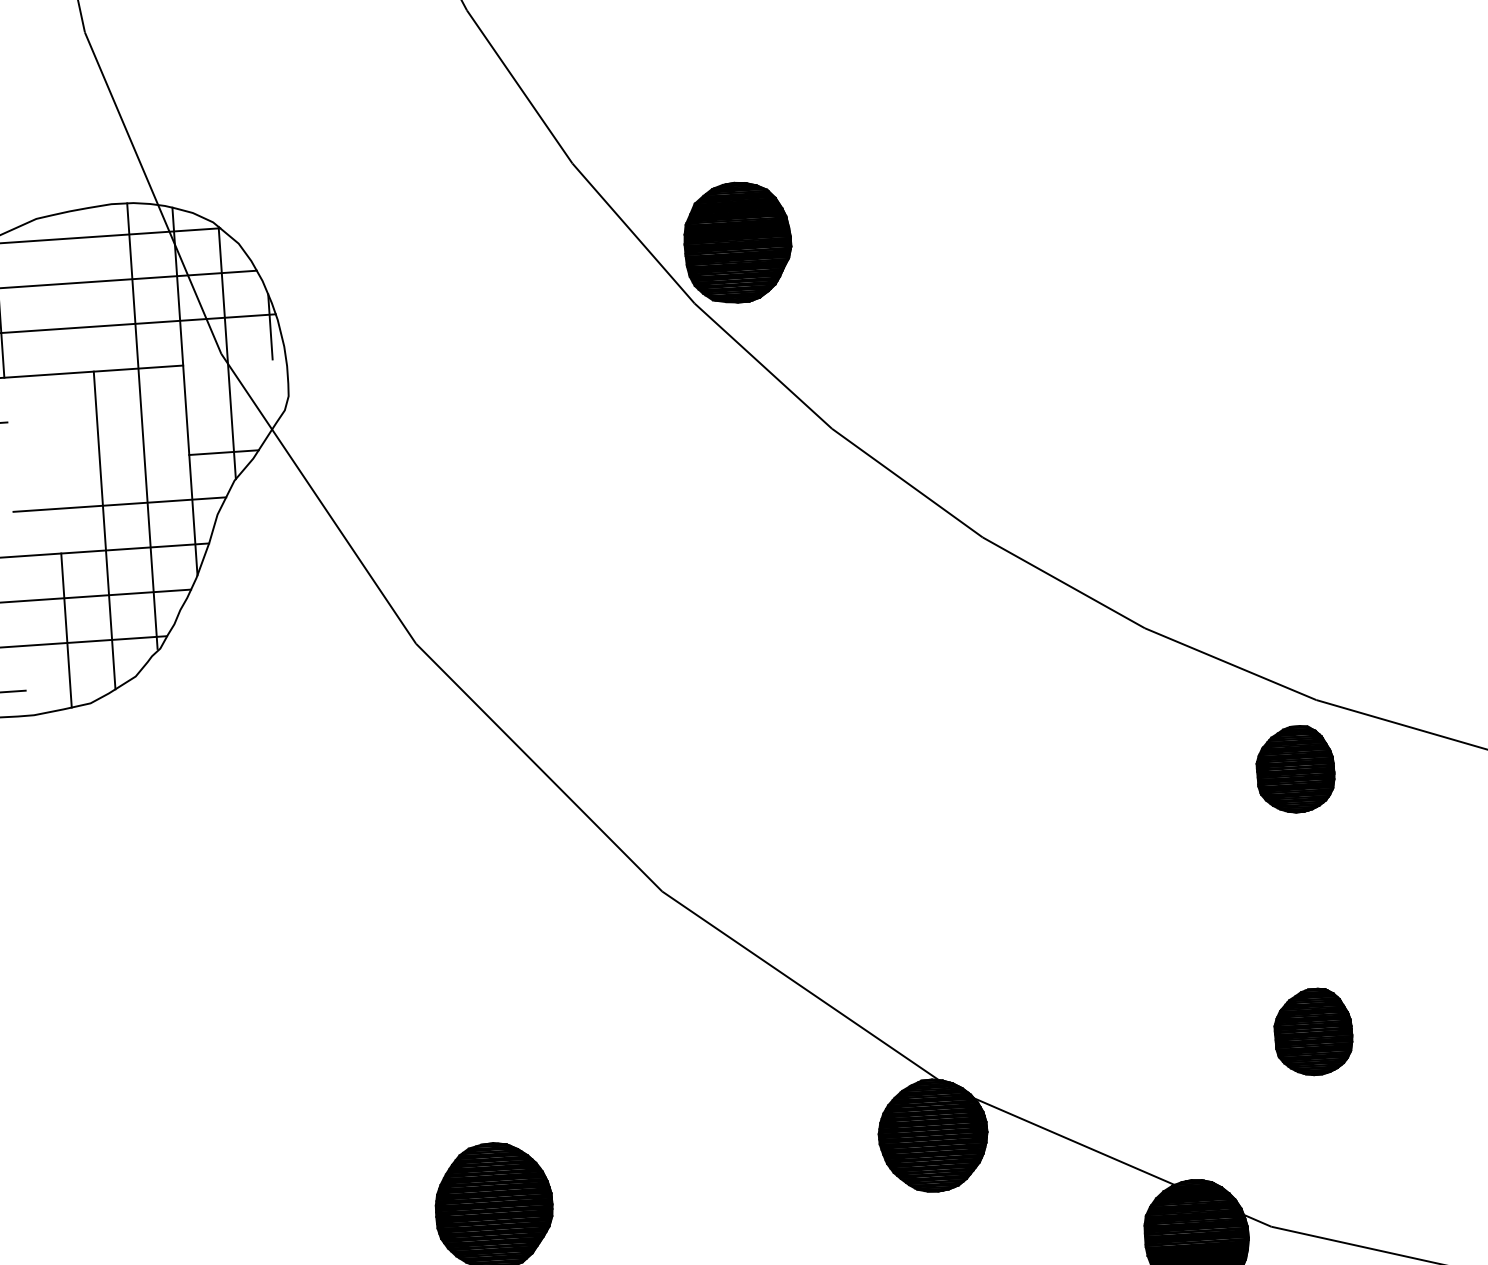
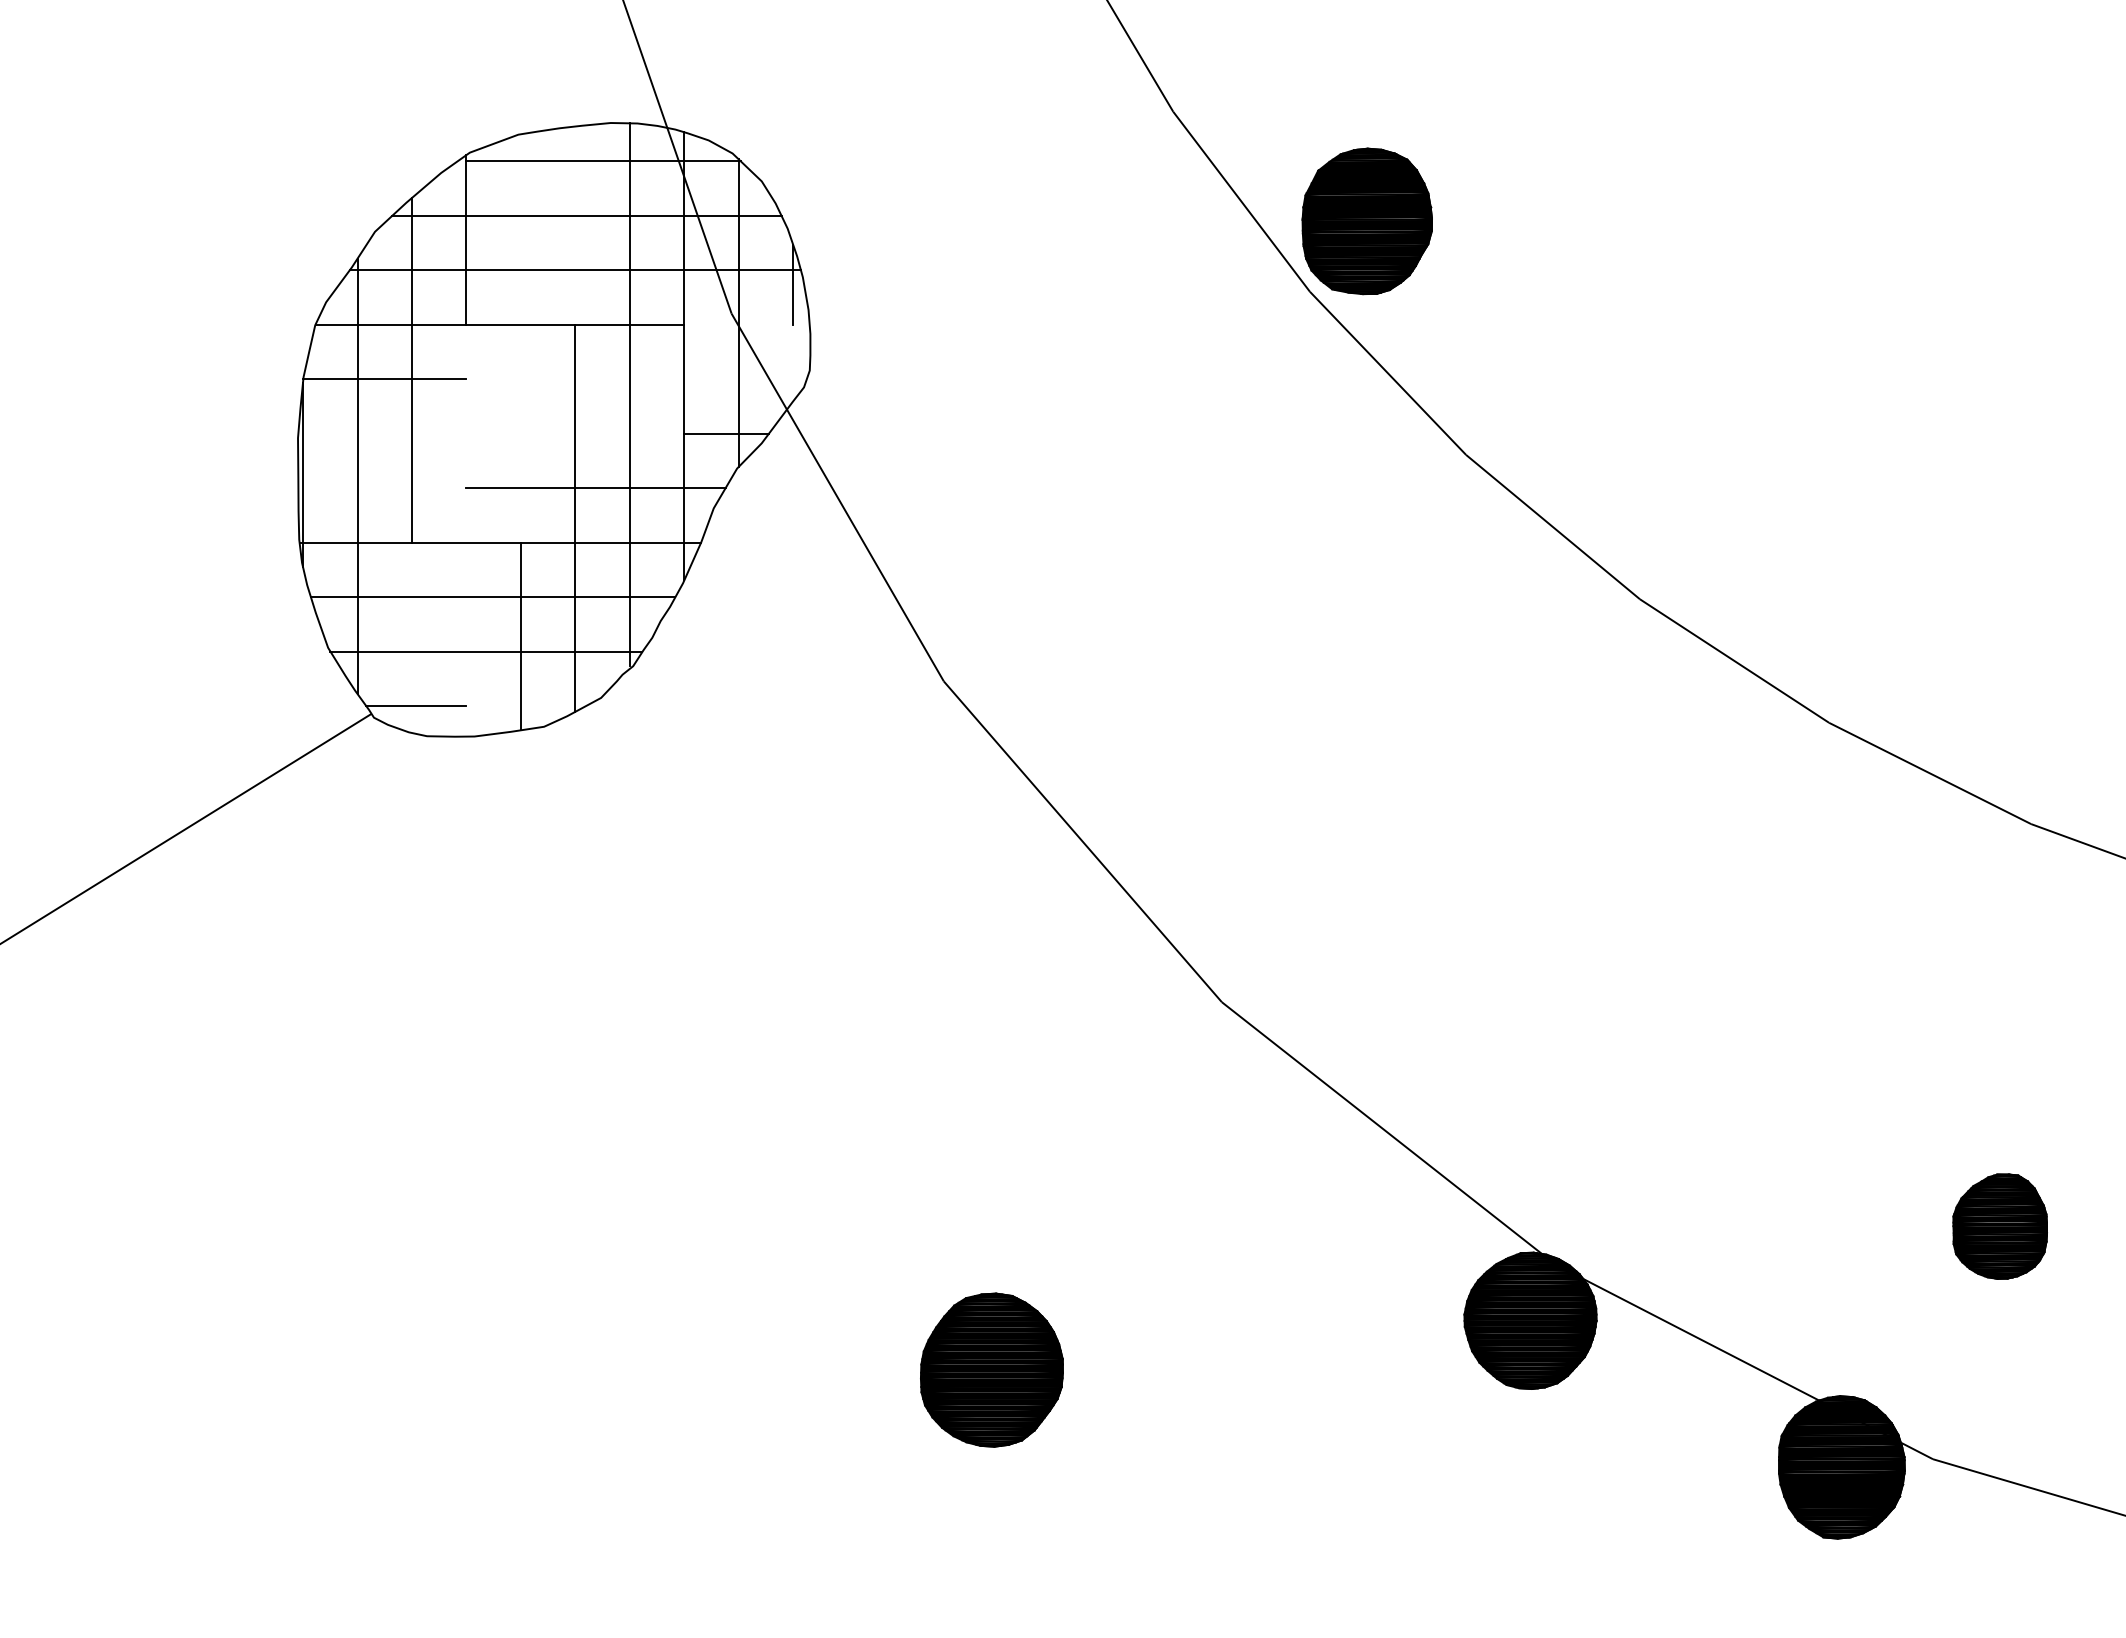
part: (1294, 769) -> (1999, 906), removed

